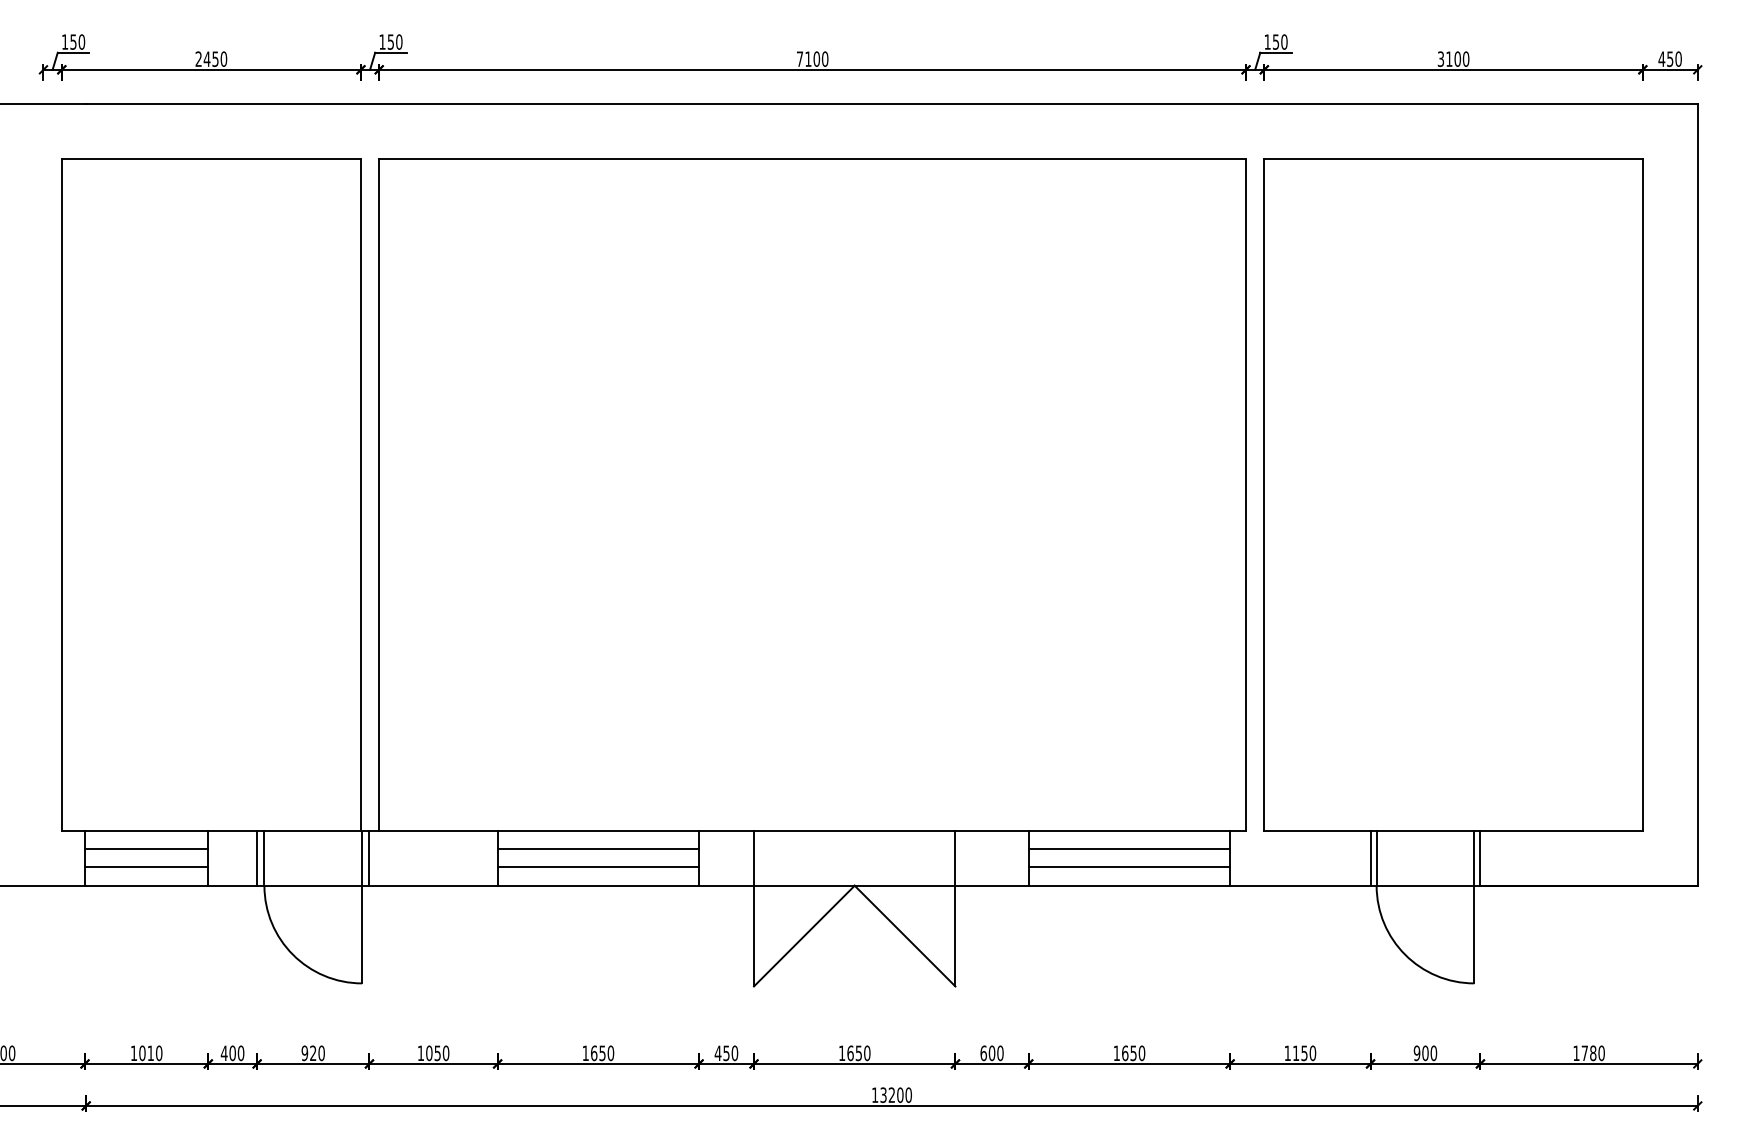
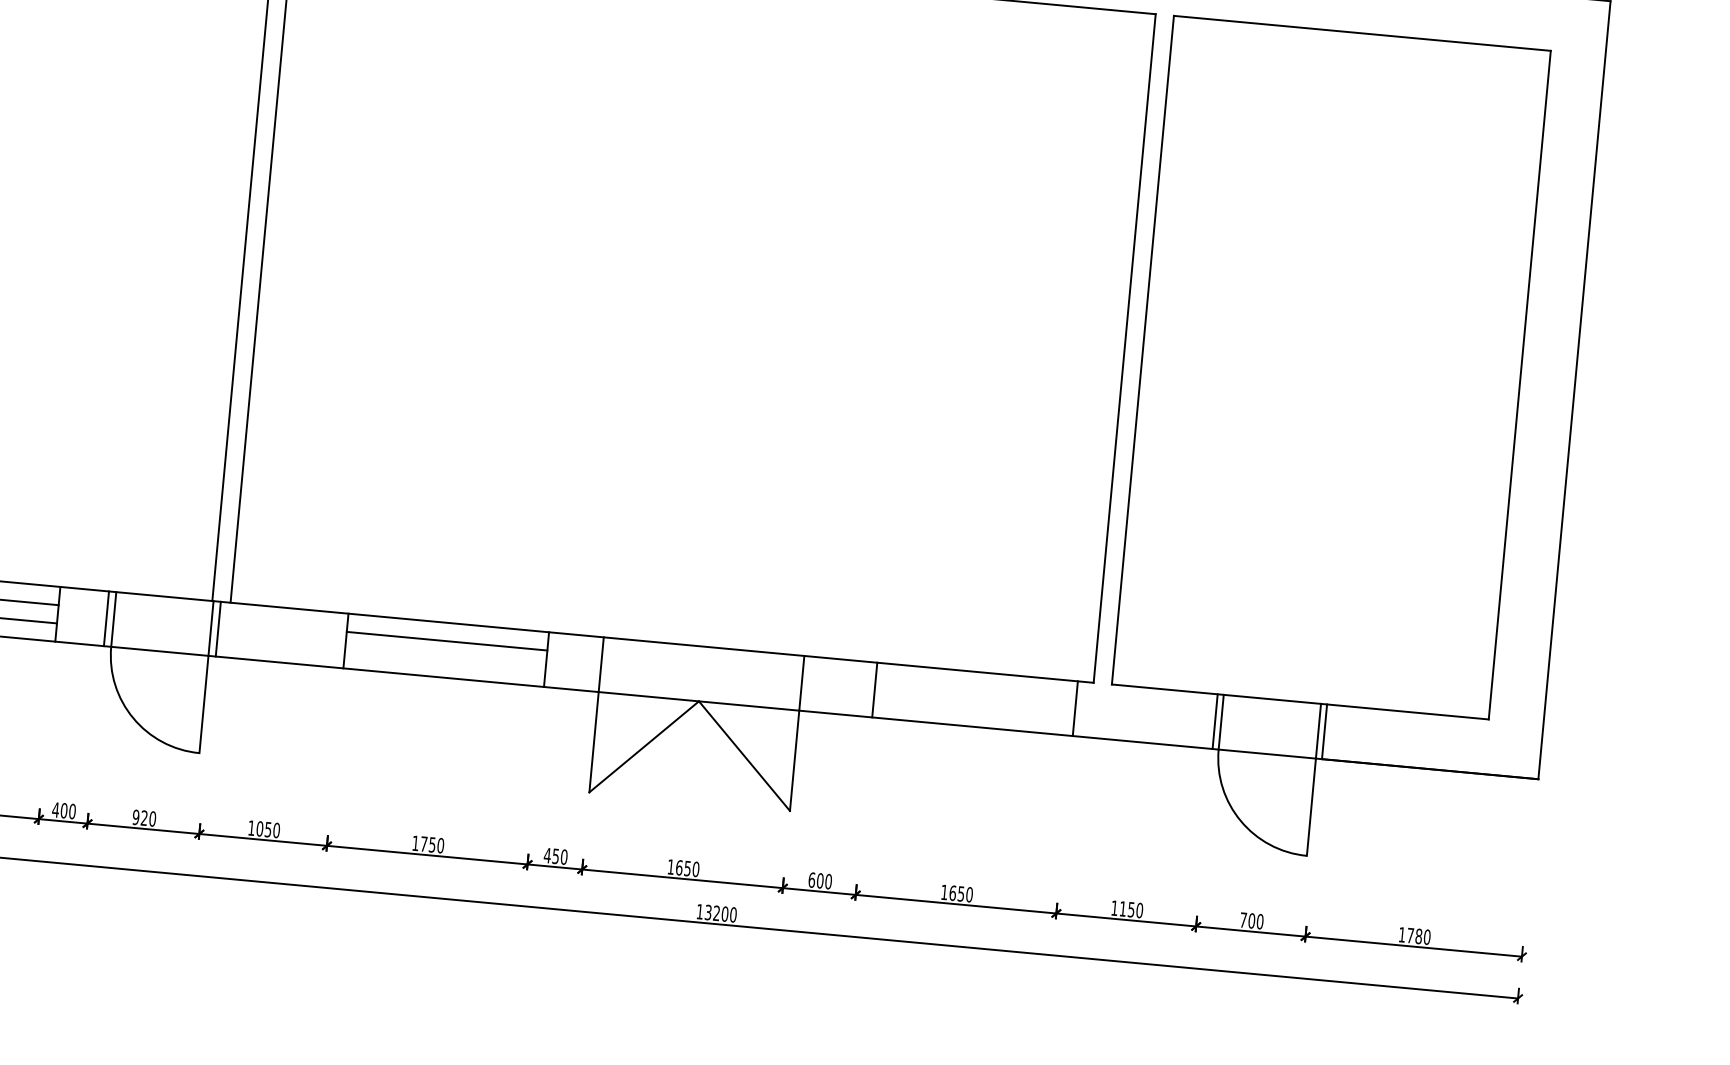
line: (1129, 849) -> (975, 690), removed
line: (598, 867) -> (445, 659), removed
line: (1129, 867) -> (974, 708), removed
text: (594, 1053) -> (424, 844), 1650 -> 1750
text: (1416, 1053) -> (1242, 920), 900 -> 700

